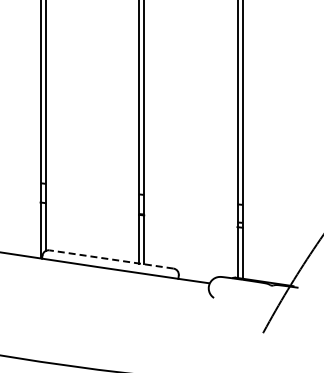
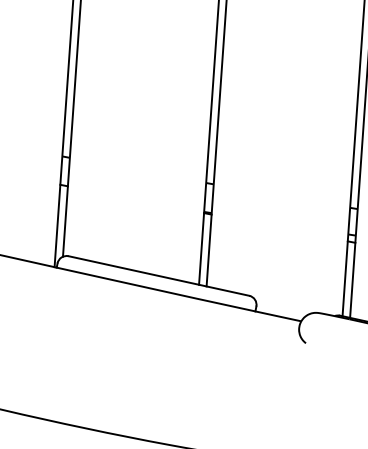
line: (111, 259) -> (158, 276), dashed -> solid

